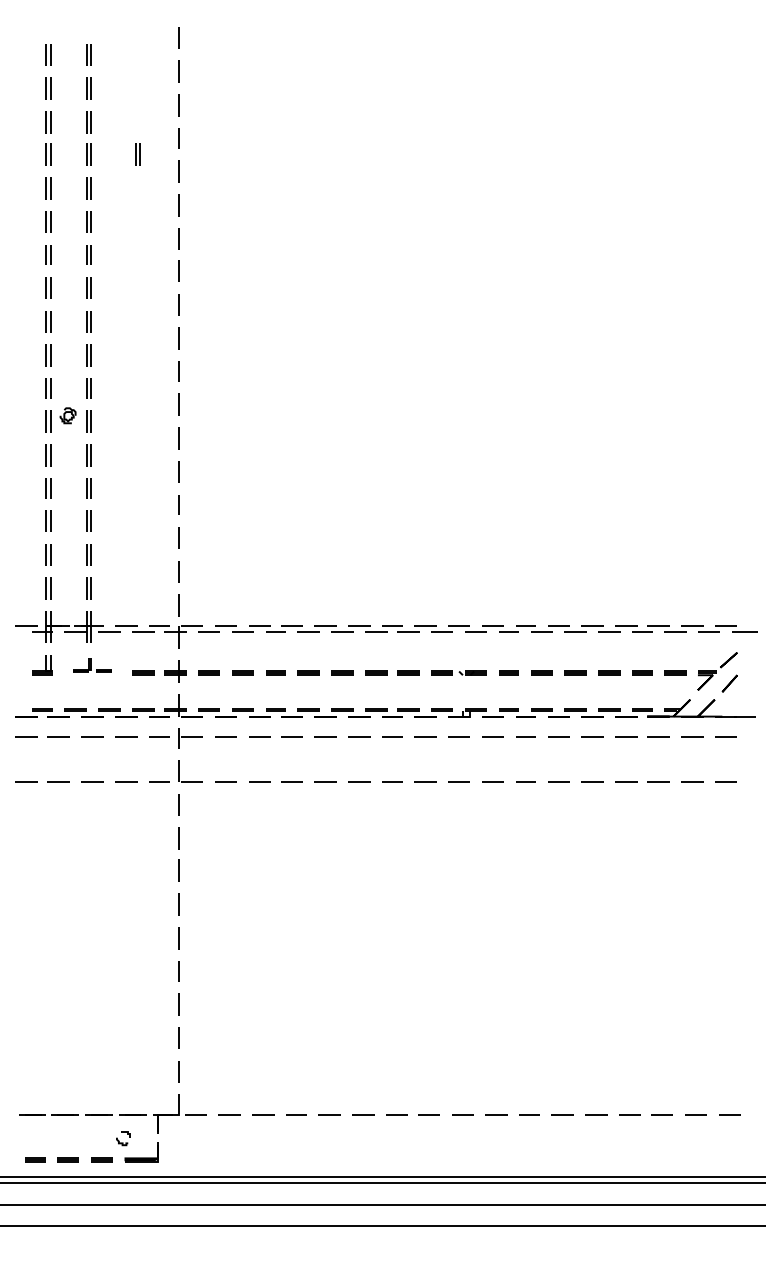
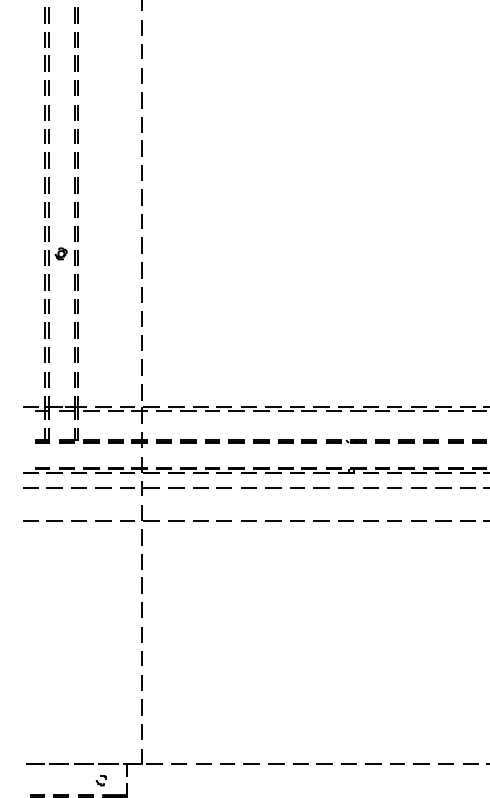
part: (137, 154) -> (111, 63), removed
part: (92, 665) -> (79, 435), size x1.43

